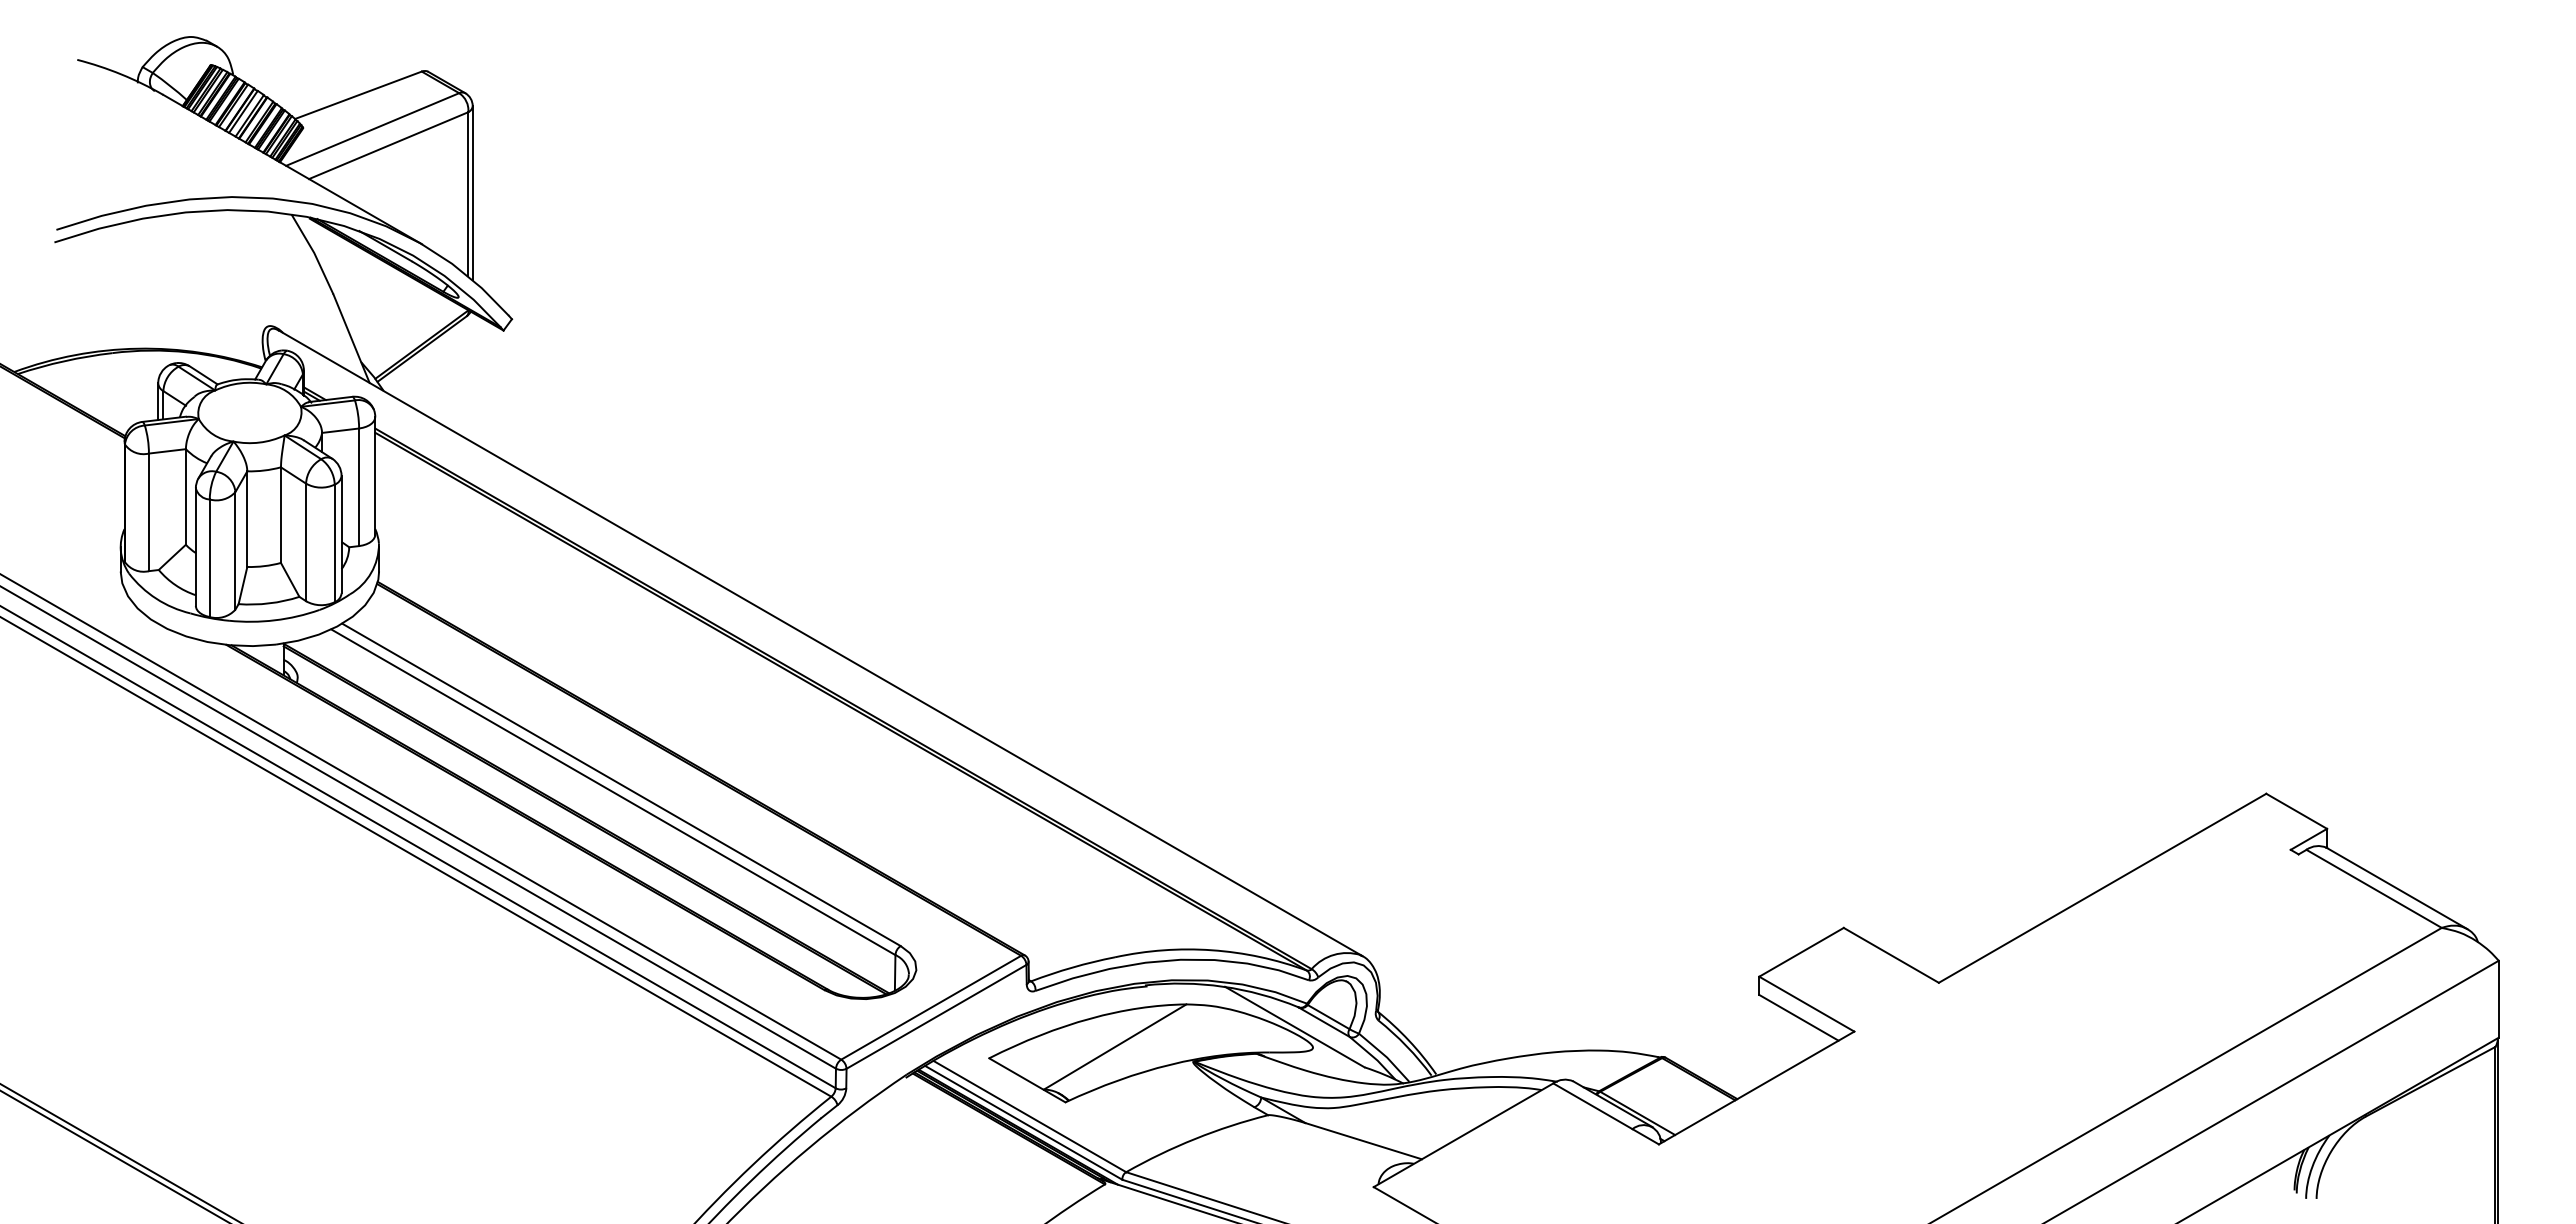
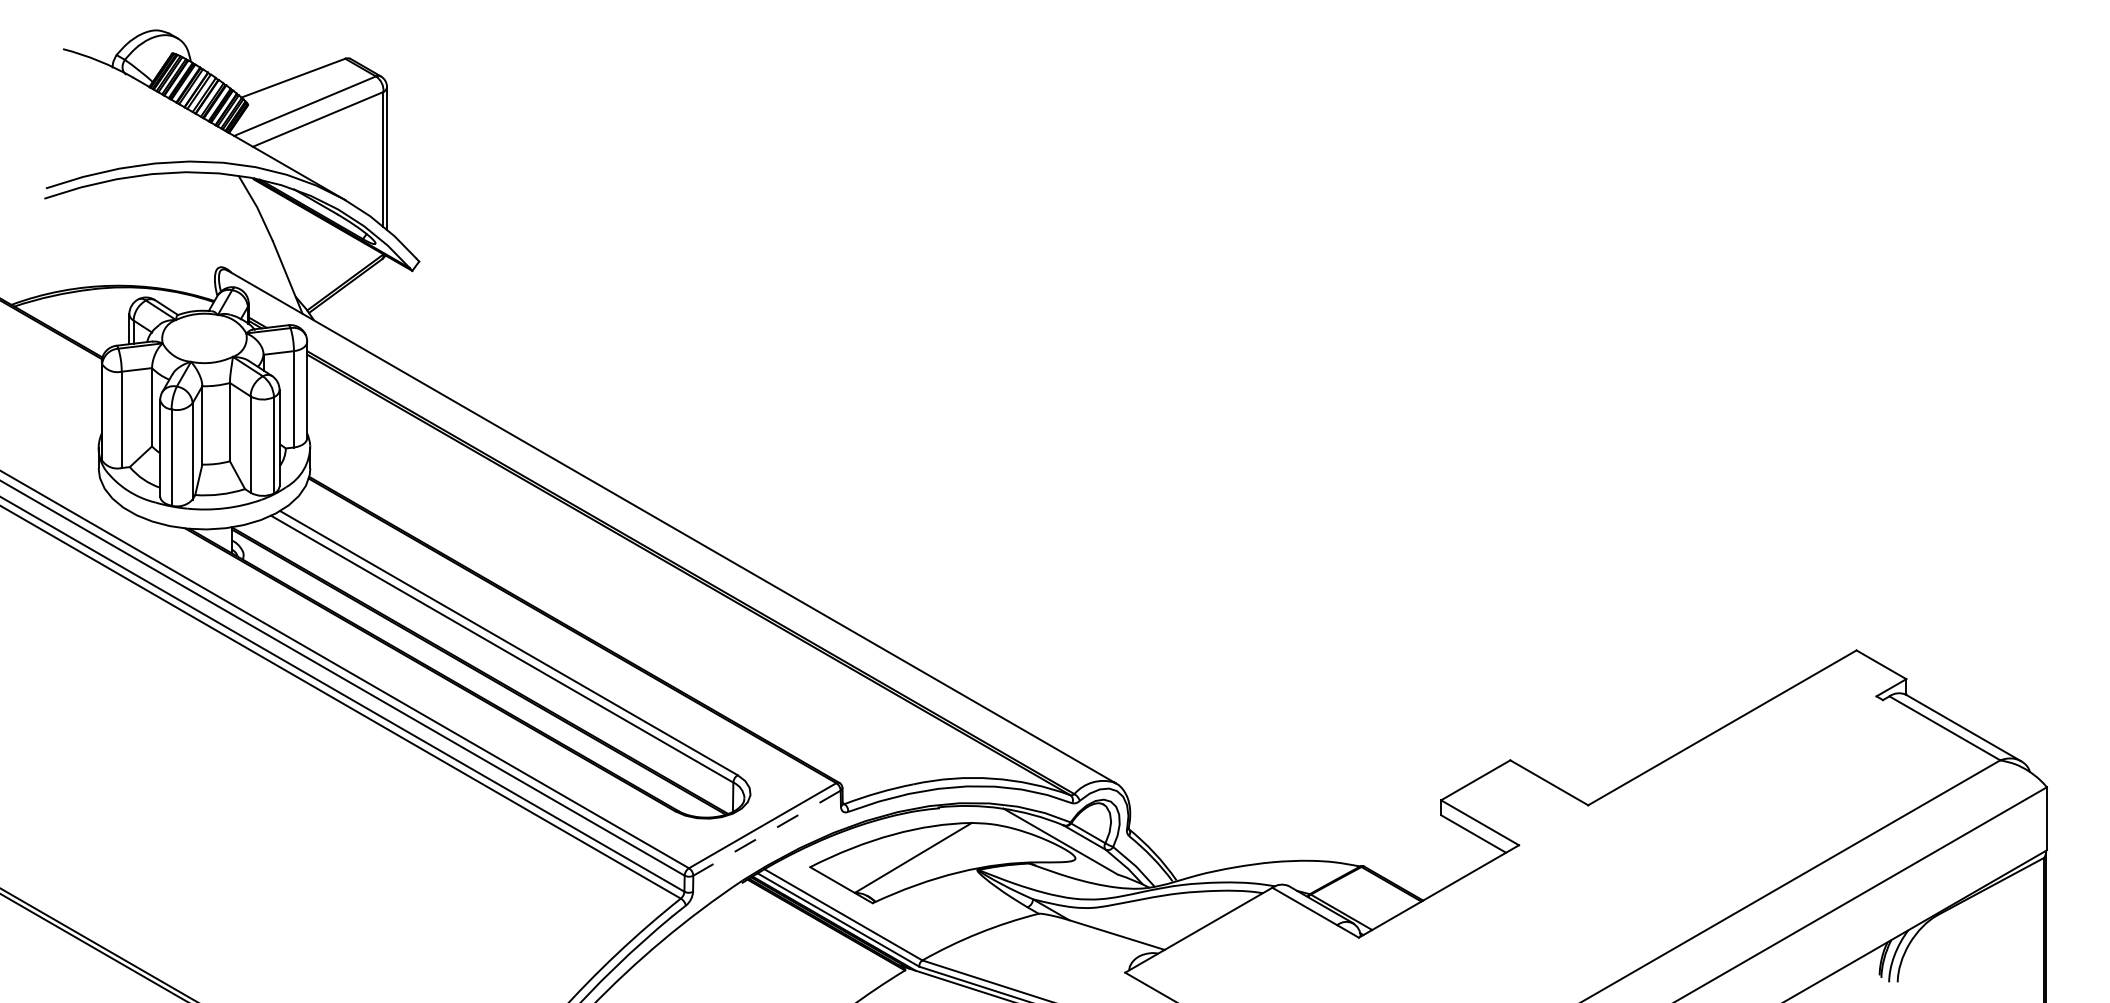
line: (936, 1016) -> (767, 832), solid -> dashed

